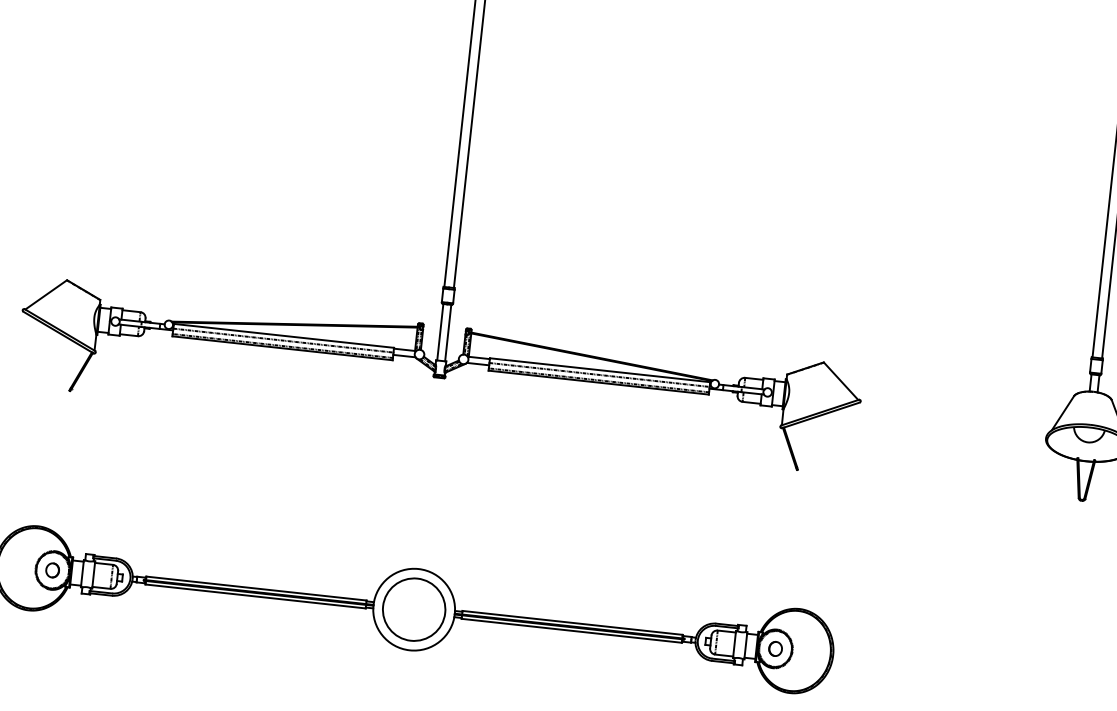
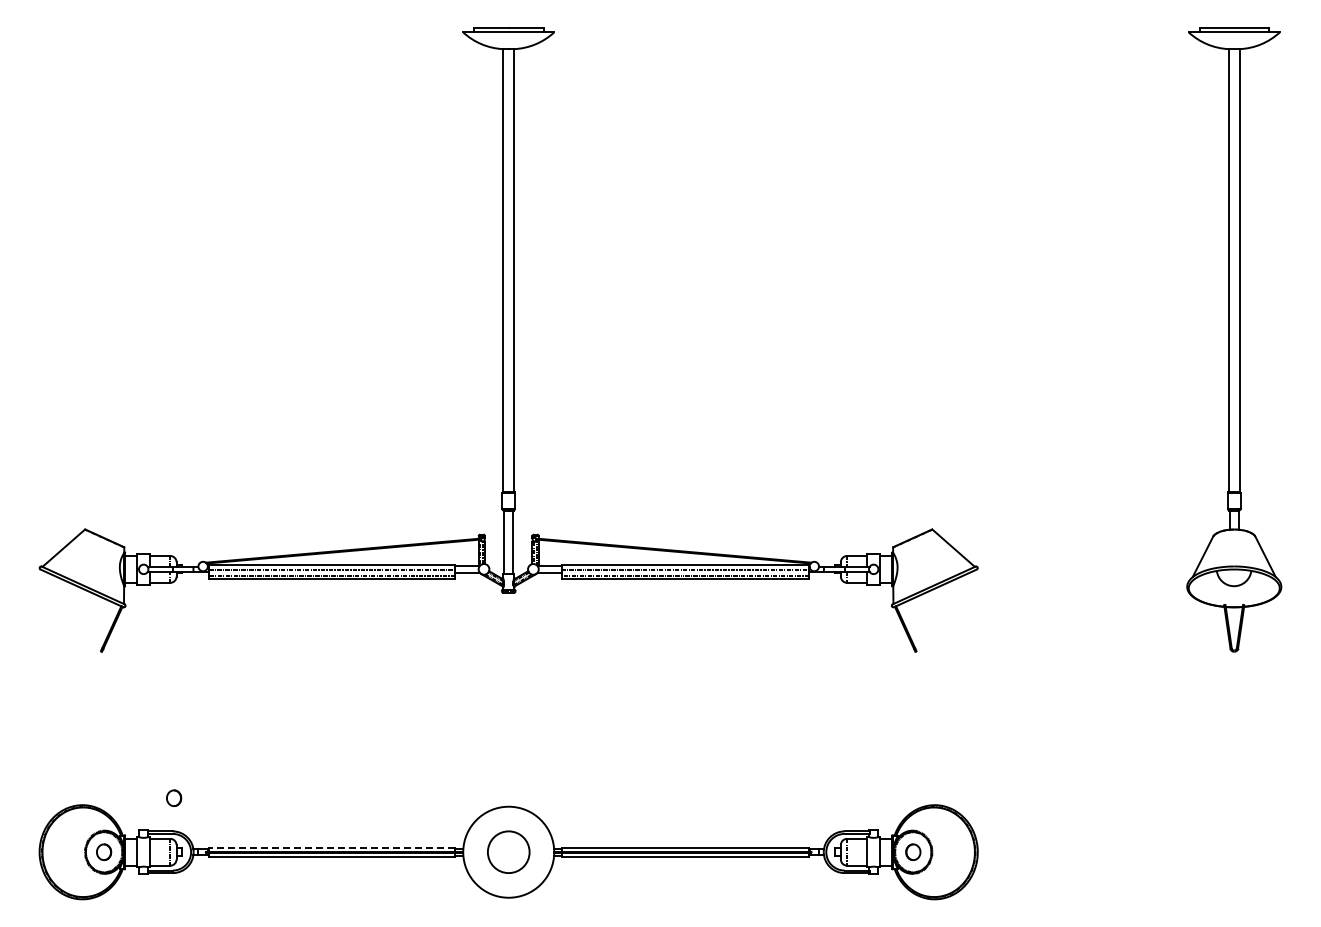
part: (120, 529) -> (174, 798), added
line: (256, 588) -> (331, 847), solid -> dashed
circle: (413, 609) -> (508, 852), size x0.6

